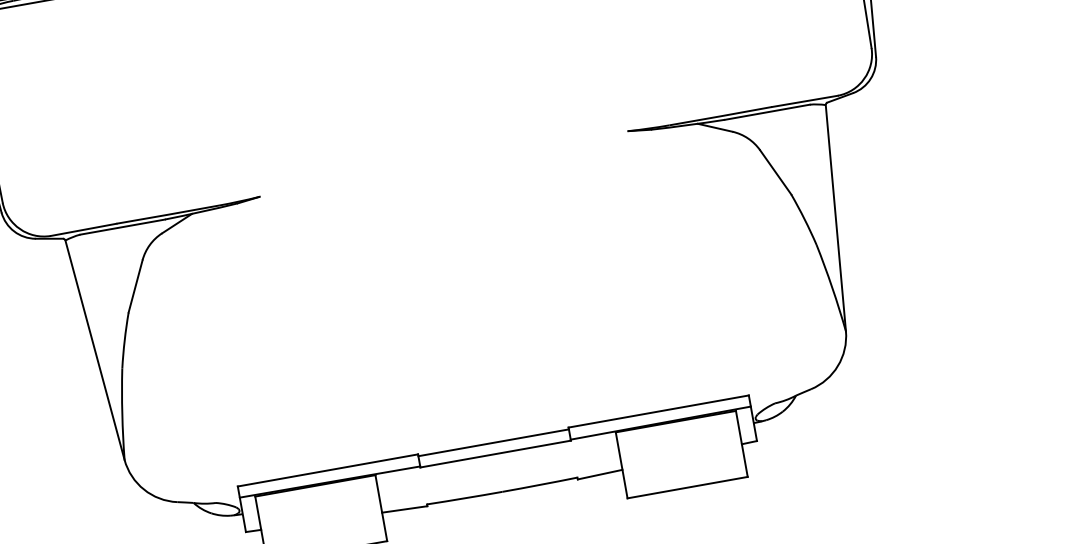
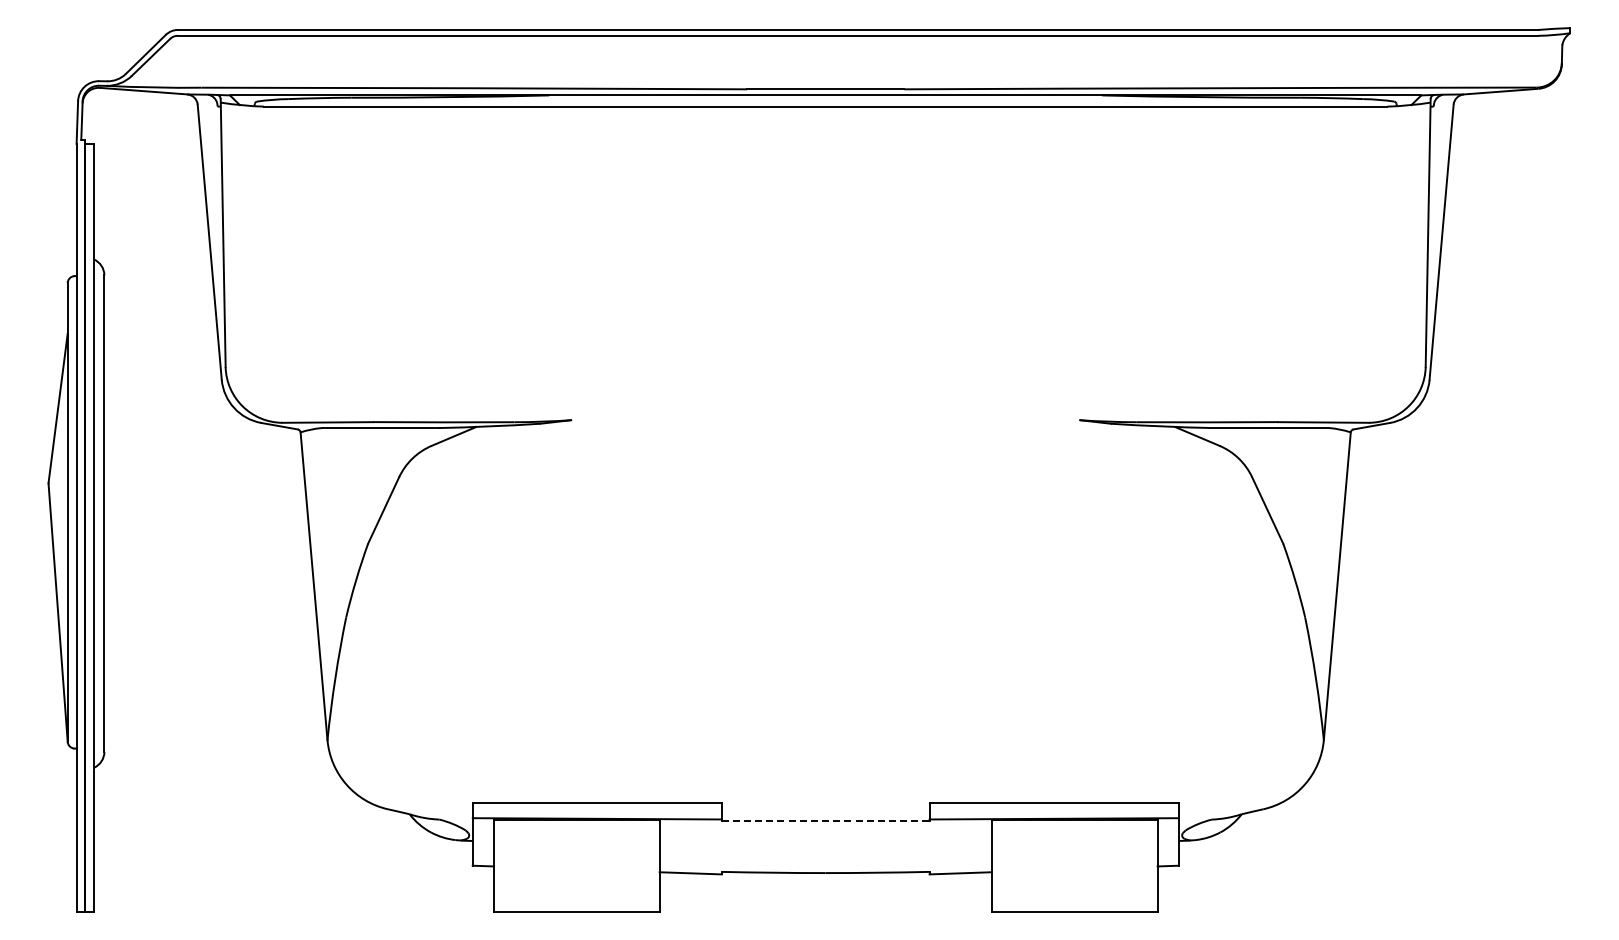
line: (493, 442) -> (825, 805), removed
line: (495, 453) -> (825, 820), solid -> dashed

